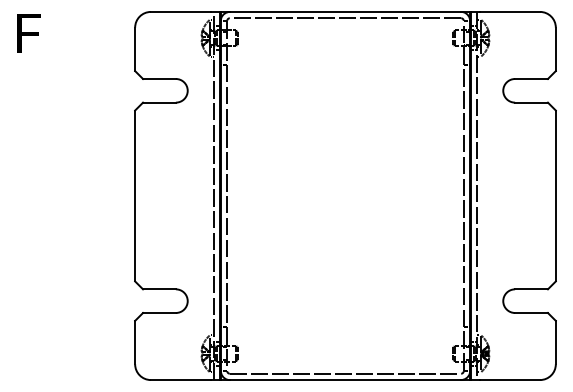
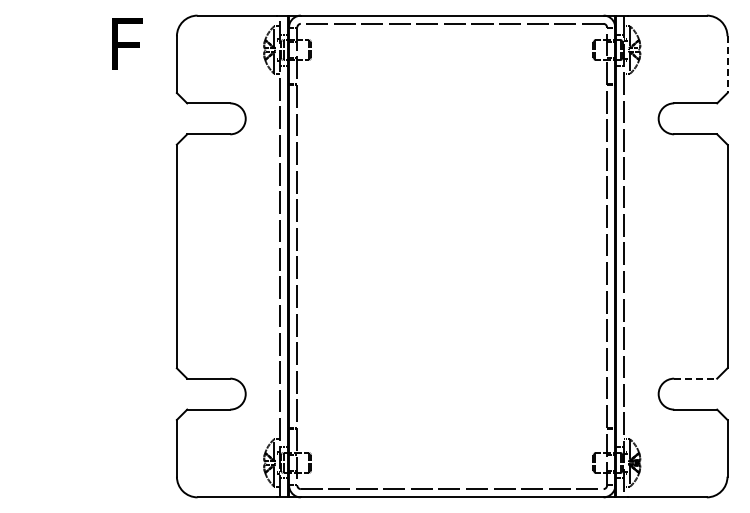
text: (29, 33) -> (127, 43), moved
line: (555, 50) -> (727, 65), solid -> dashed
line: (531, 289) -> (695, 378), solid -> dashed

